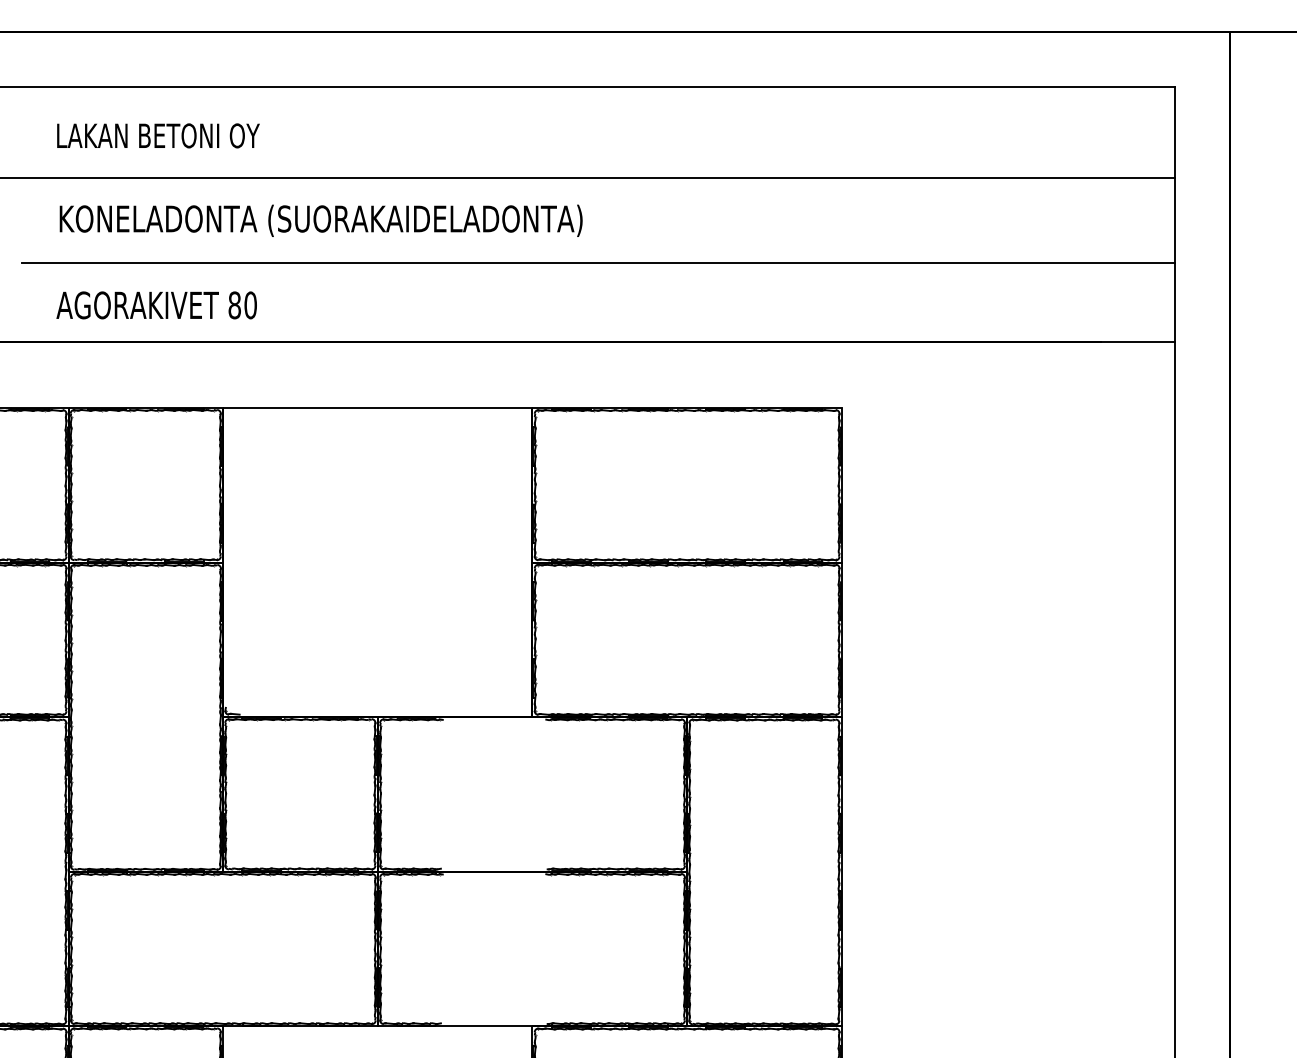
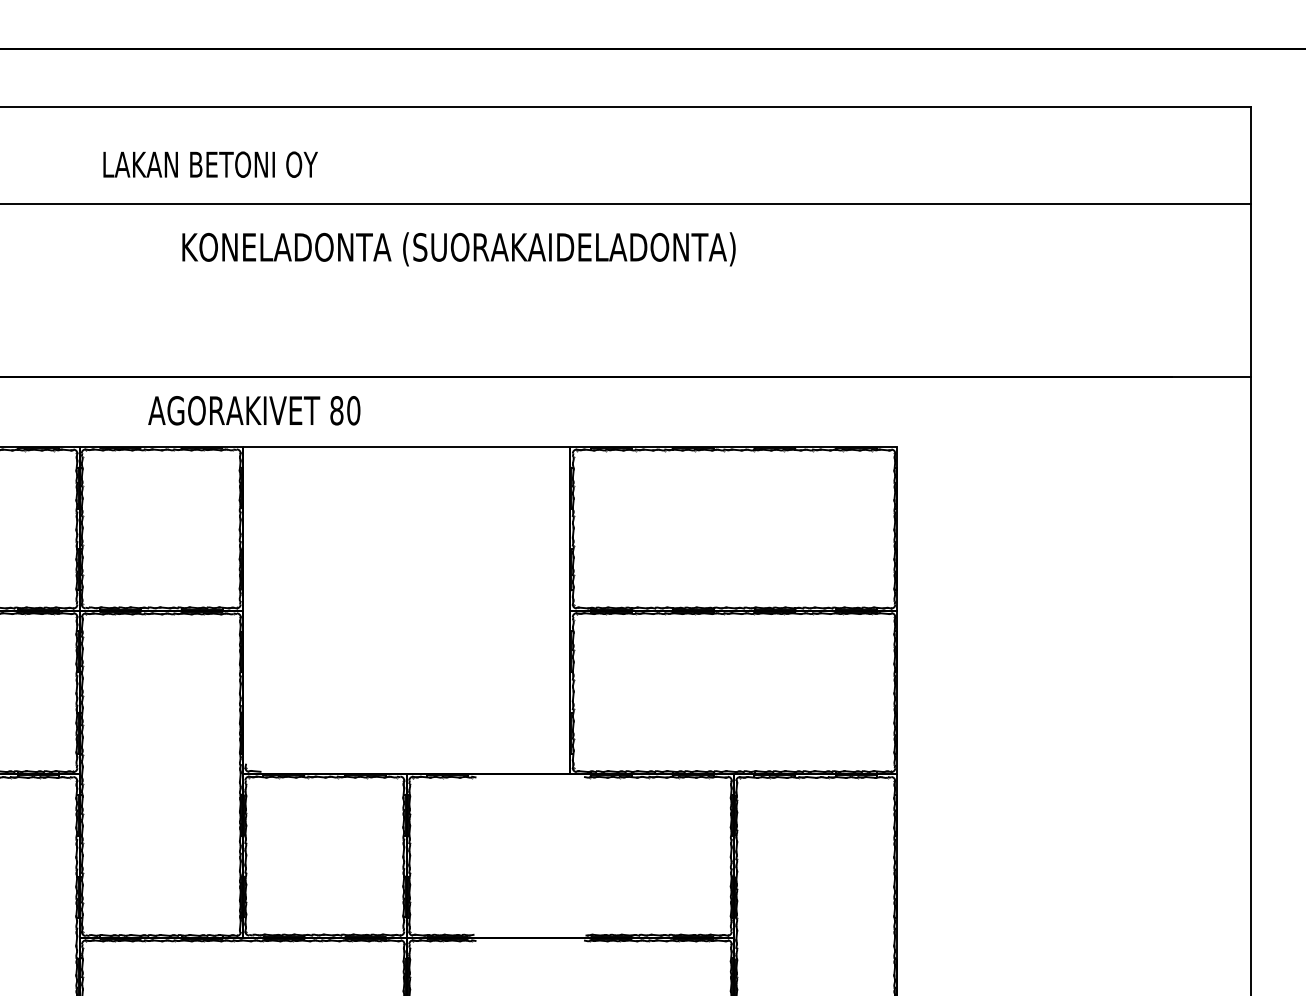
text: (158, 135) -> (210, 164), moved
text: (320, 220) -> (458, 248), moved
line: (598, 263) -> (640, 294), removed
text: (156, 305) -> (254, 410), moved

